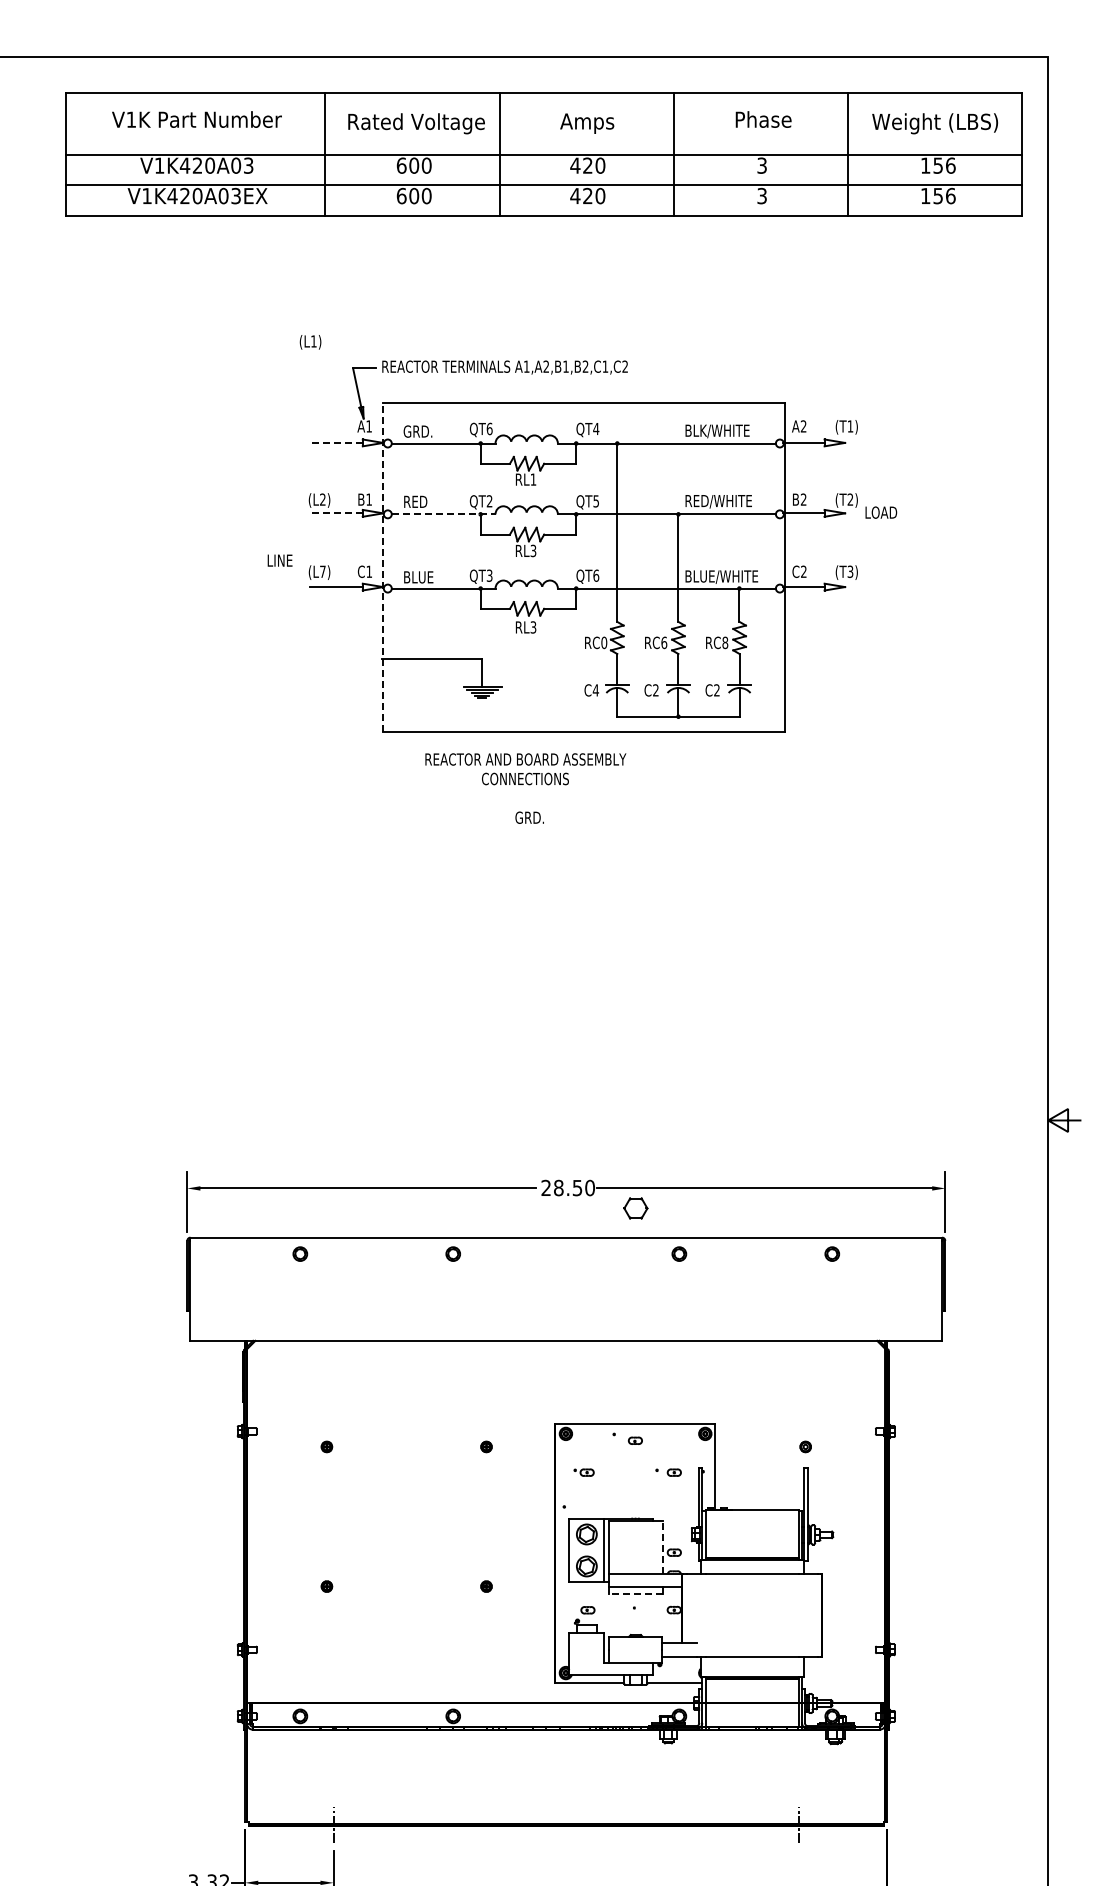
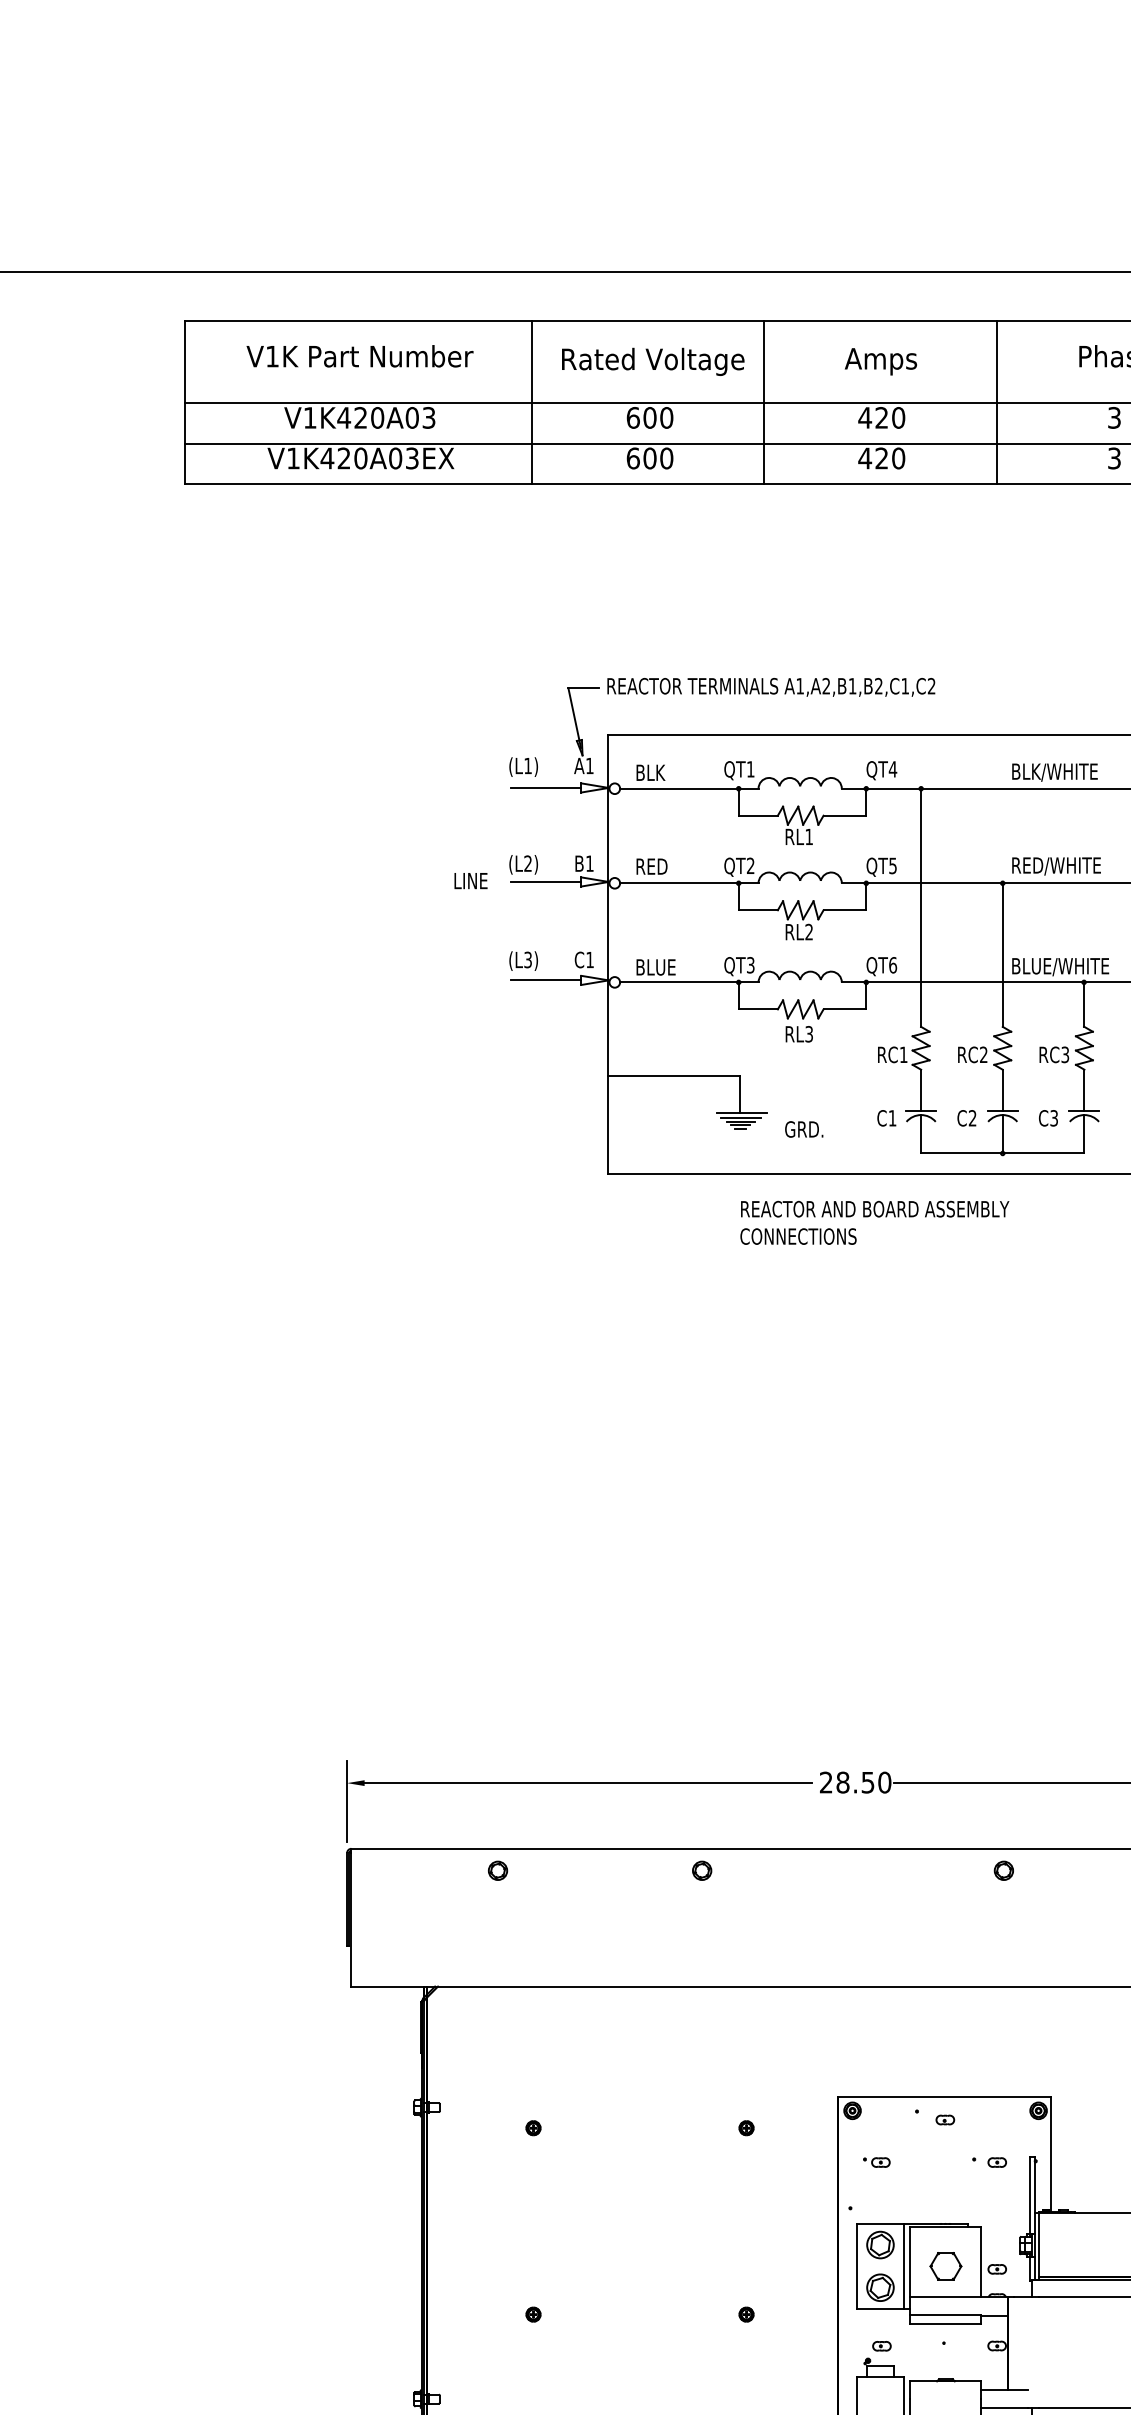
text: (310, 342) -> (523, 767), moved
text: (489, 428) -> (750, 768), QT6 -> QT1
text: (417, 431) -> (654, 772), GRD. -> BLK
line: (335, 442) -> (544, 787), dashed -> solid
line: (335, 513) -> (544, 882), dashed -> solid
line: (443, 514) -> (689, 883), dashed -> solid
text: (533, 551) -> (809, 932), RL3 -> RL2
text: (279, 560) -> (470, 880), moved
line: (382, 566) -> (607, 952), dashed -> solid
text: (322, 571) -> (527, 959), (L7) -> (L3)
text: (604, 642) -> (904, 1054), RC0 -> RC1
text: (664, 642) -> (984, 1054), RC6 -> RC2
text: (725, 642) -> (1065, 1054), RC8 -> RC3
text: (595, 690) -> (892, 1118), C4 -> C1
text: (716, 690) -> (1053, 1118), C2 -> C3
text: (525, 759) -> (874, 1209), moved
text: (529, 817) -> (803, 1129), moved
part: (635, 1208) -> (945, 2266), moved
line: (662, 1546) -> (981, 2261), dashed -> solid
line: (635, 1593) -> (945, 2323), dashed -> solid

